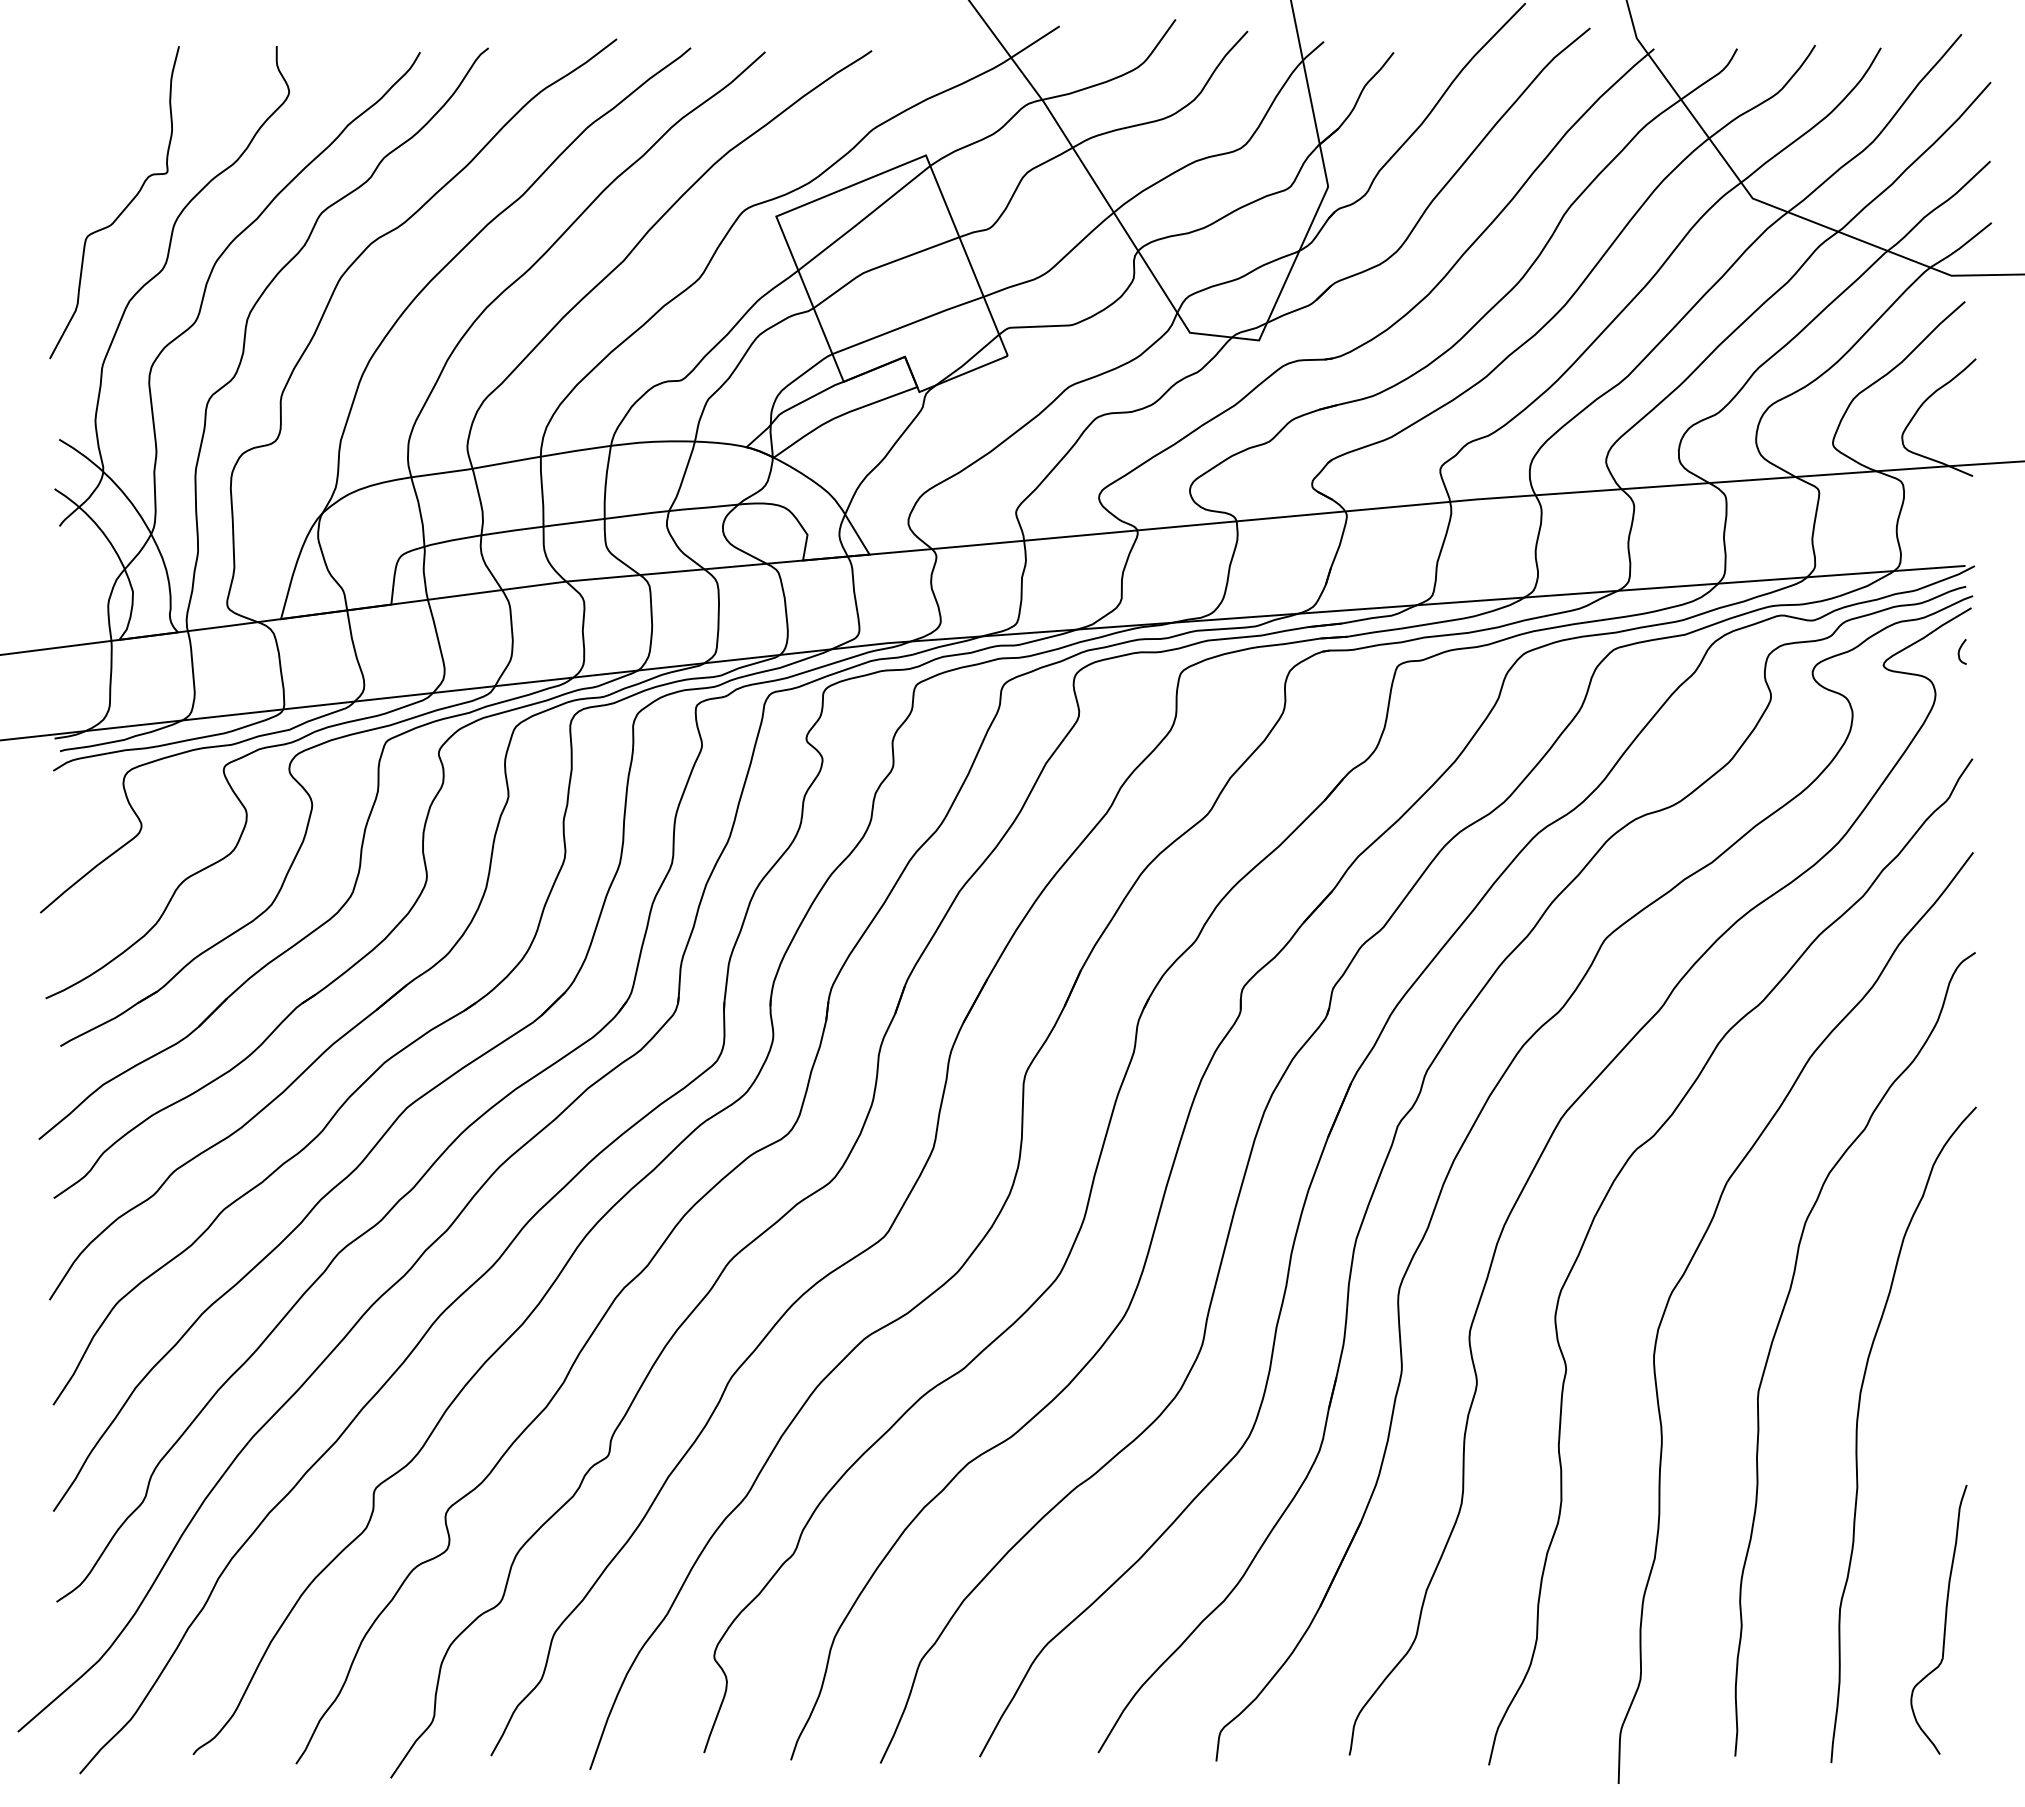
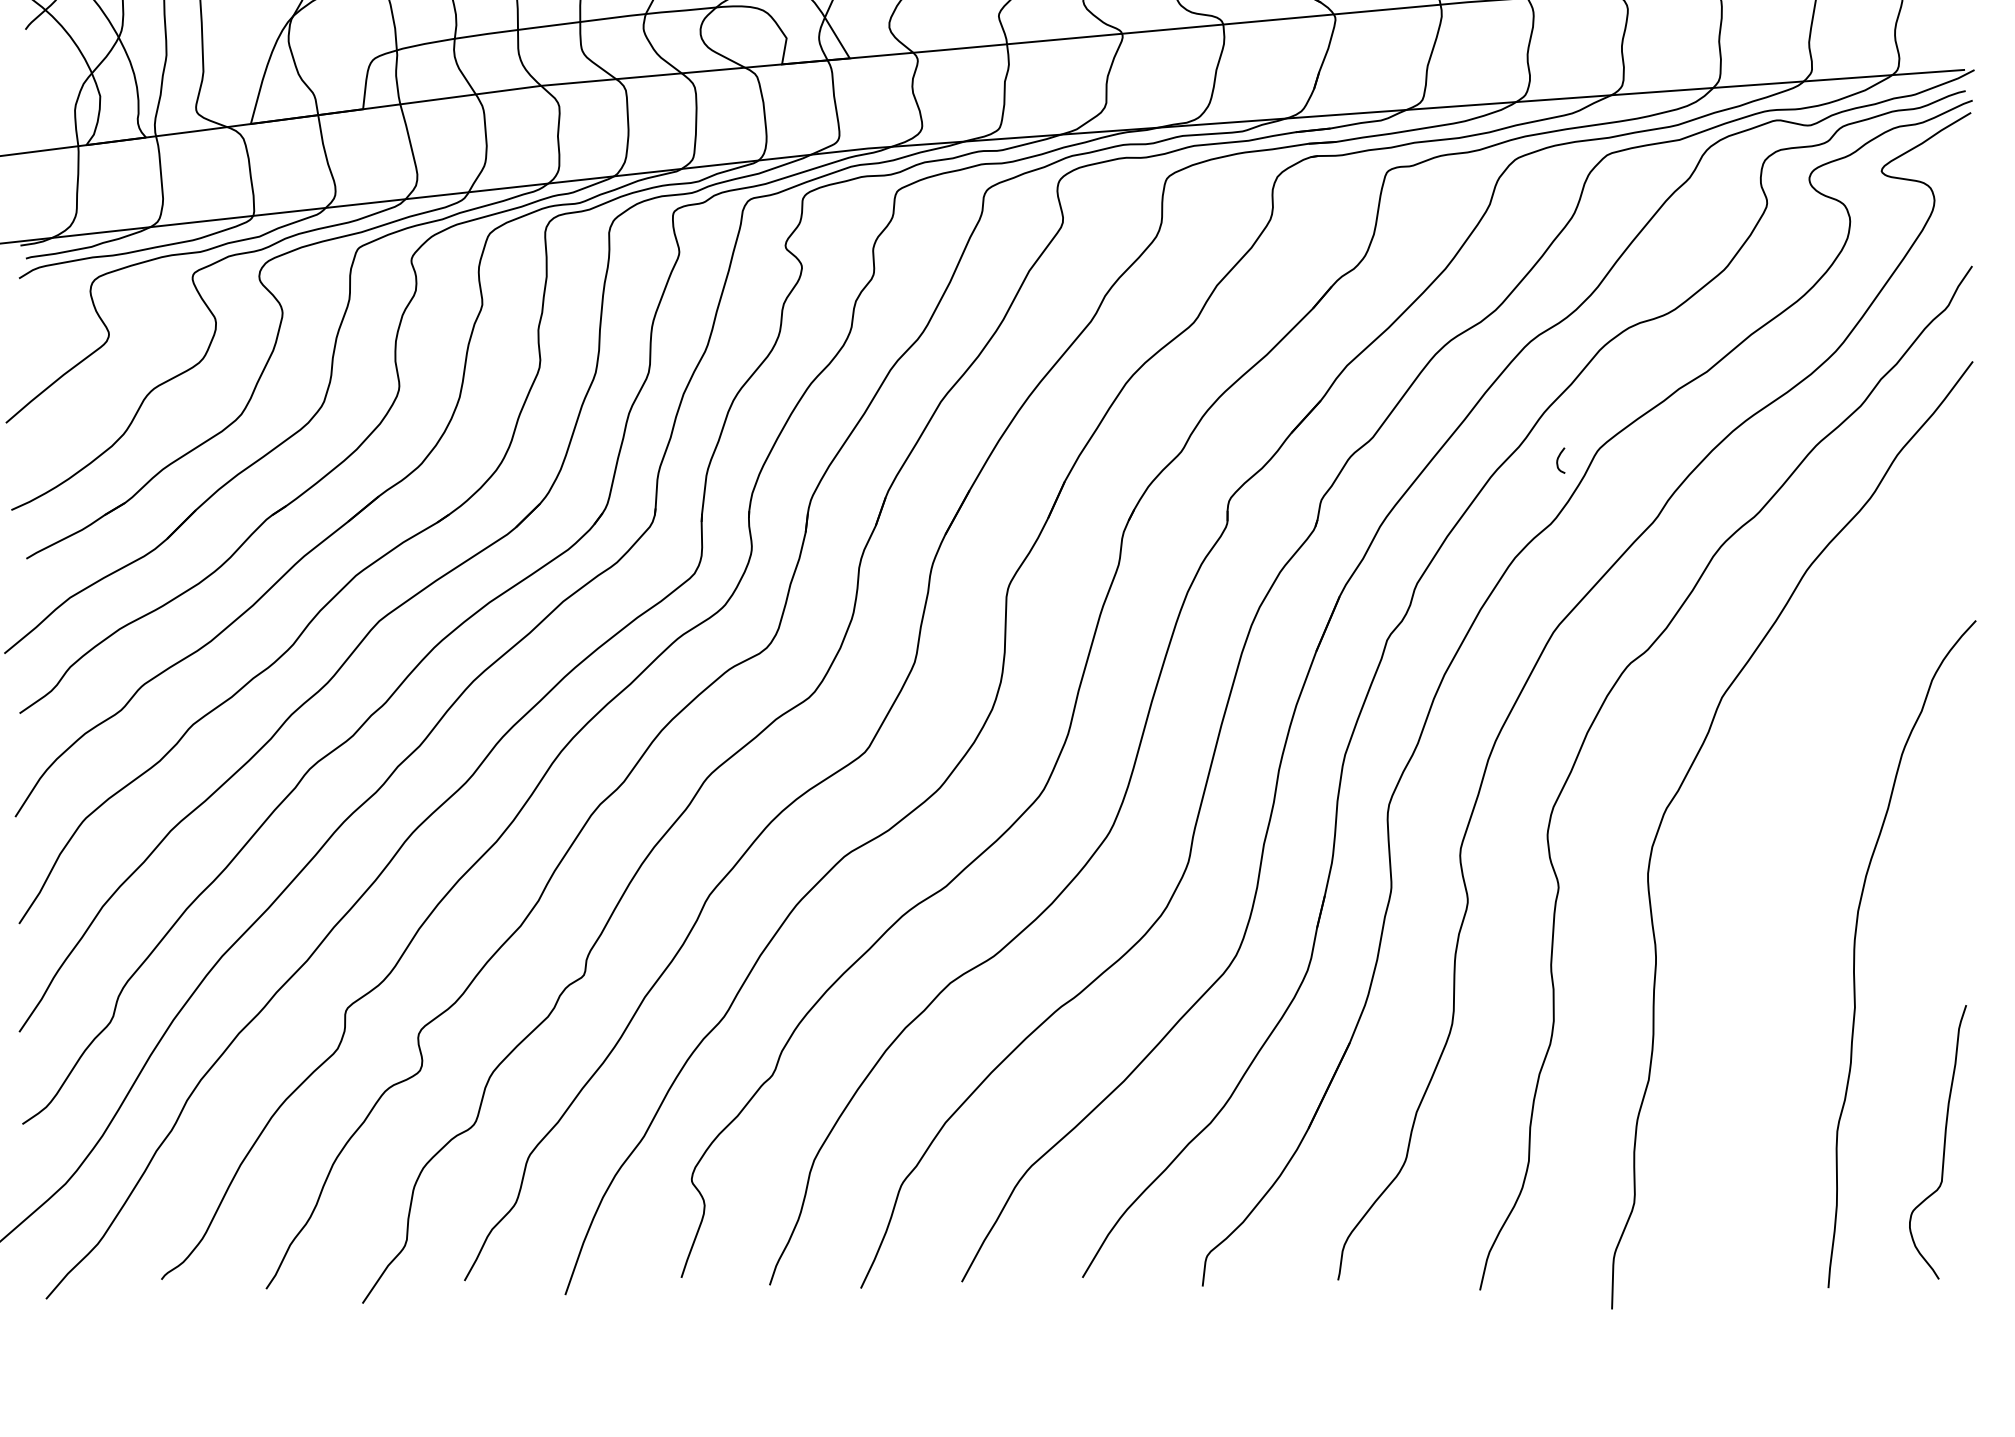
curve: (1960, 650) -> (1558, 459), moved
curve: (1778, 1327) -> (1774, 844), removed

